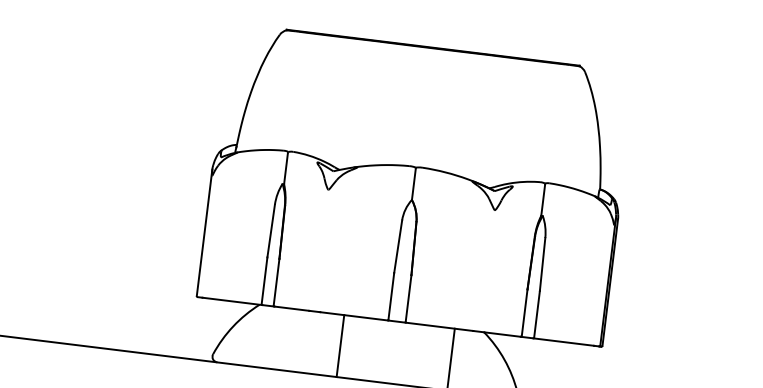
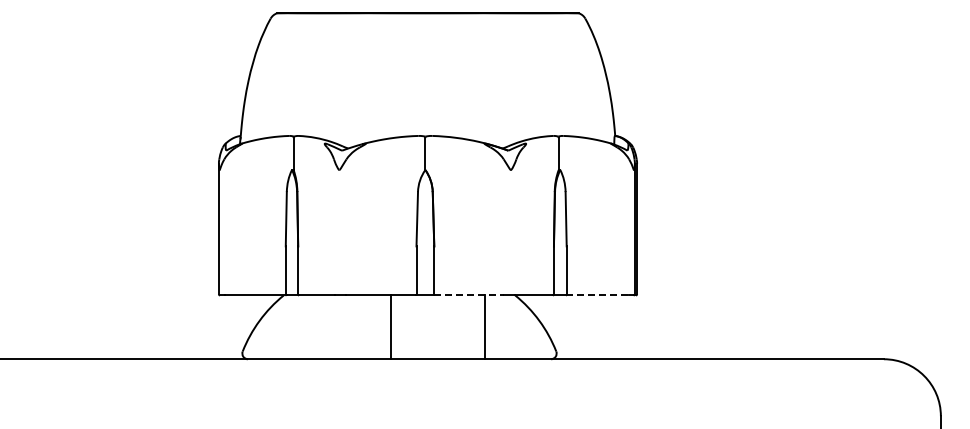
line: (439, 326) -> (469, 295), solid -> dashed
line: (563, 342) -> (597, 295), solid -> dashed
line: (340, 346) -> (391, 327), moved

